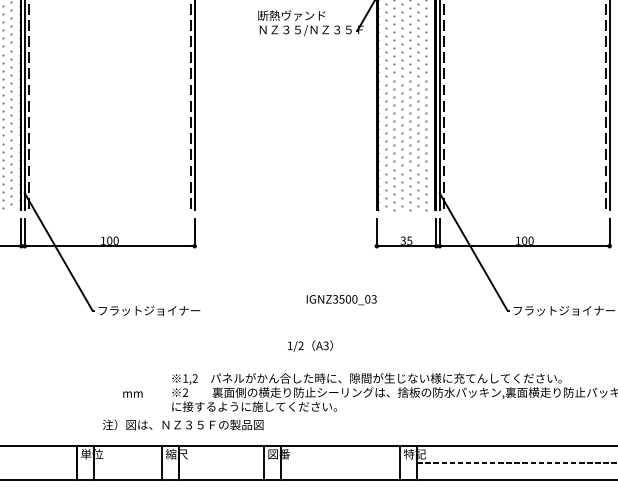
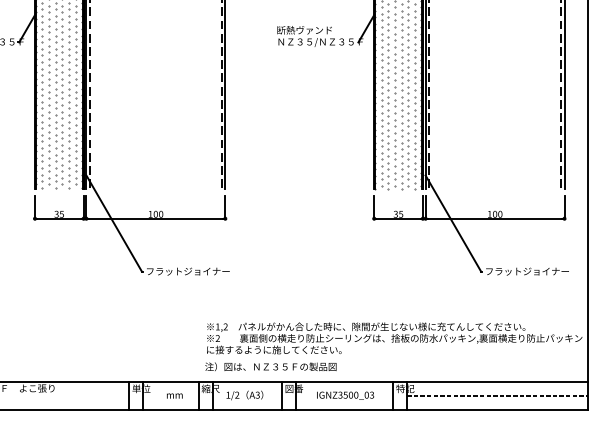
text: (341, 299) -> (345, 395), moved
text: (309, 346) -> (244, 395), moved
text: (132, 393) -> (174, 395), moved
text: (182, 424) -> (270, 366), moved

